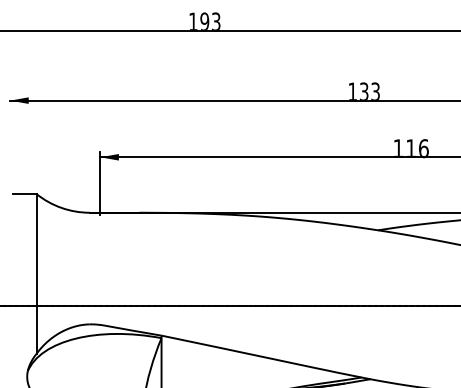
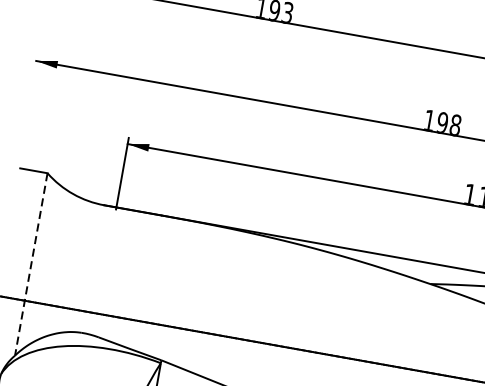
text: (369, 90) -> (448, 122), 133 -> 198
line: (36, 273) -> (31, 263), solid -> dashed

